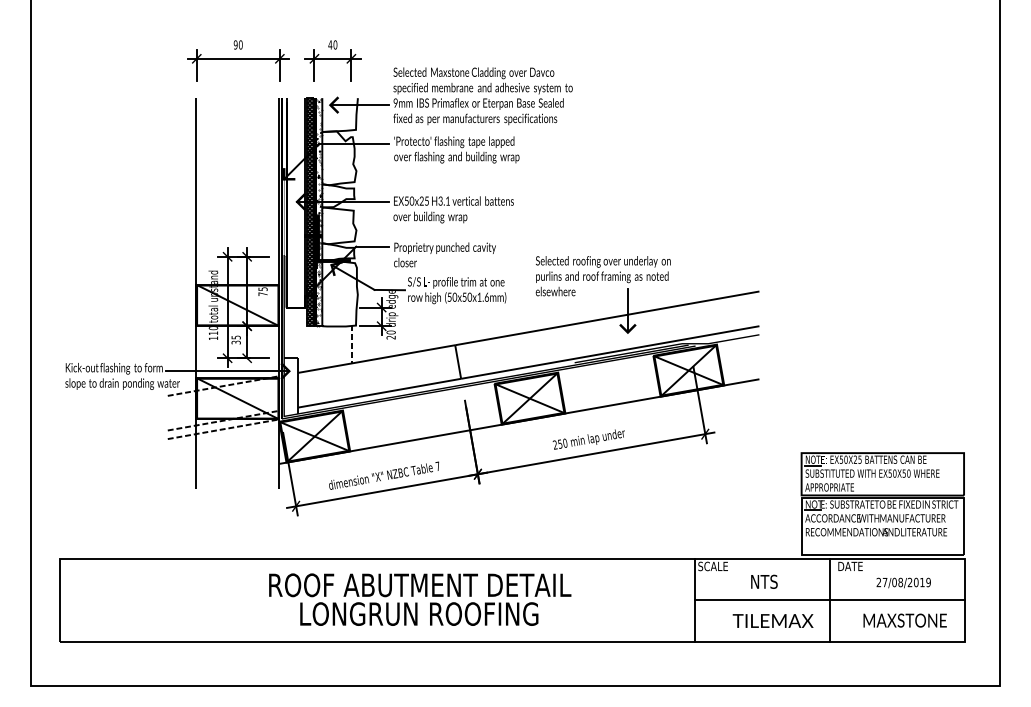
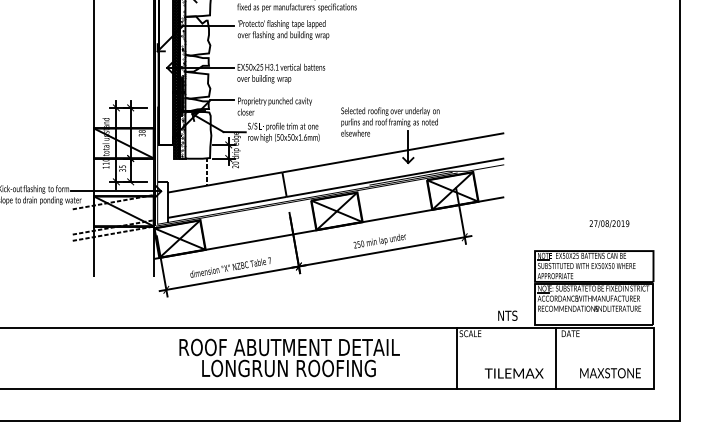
text: (262, 291) -> (141, 133), 75 -> 38
text: (764, 581) -> (507, 315), moved
text: (903, 582) -> (609, 223), moved
text: (420, 599) -> (289, 357), moved
line: (829, 600) -> (555, 358), removed

